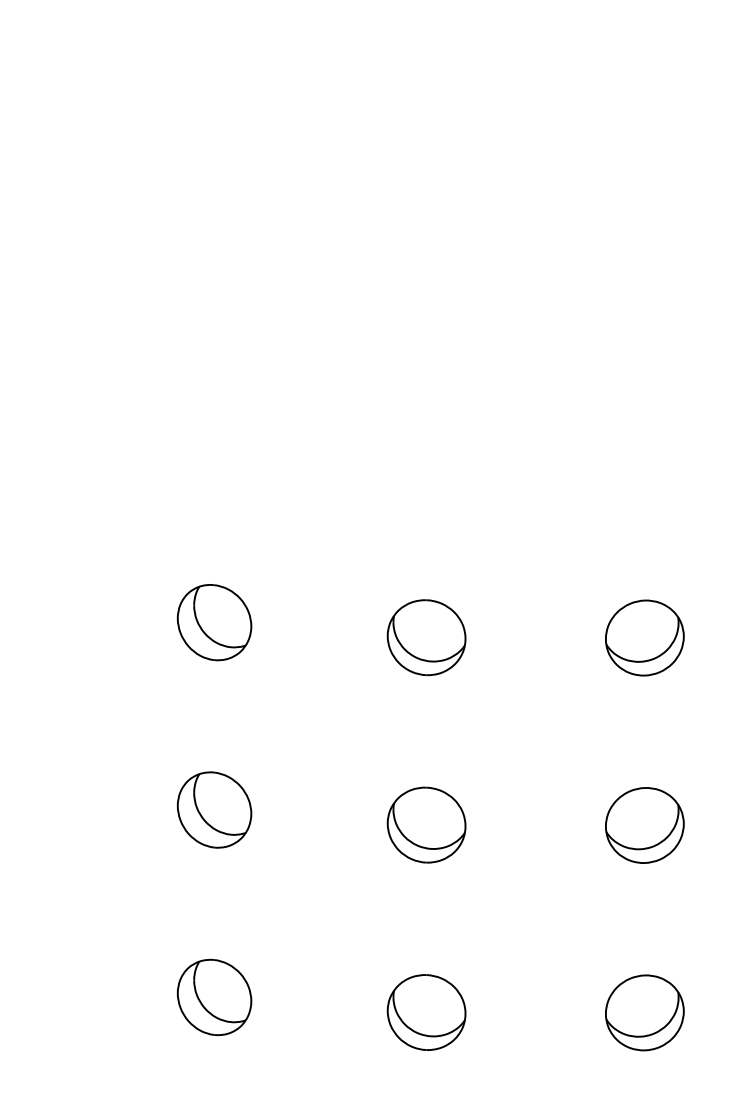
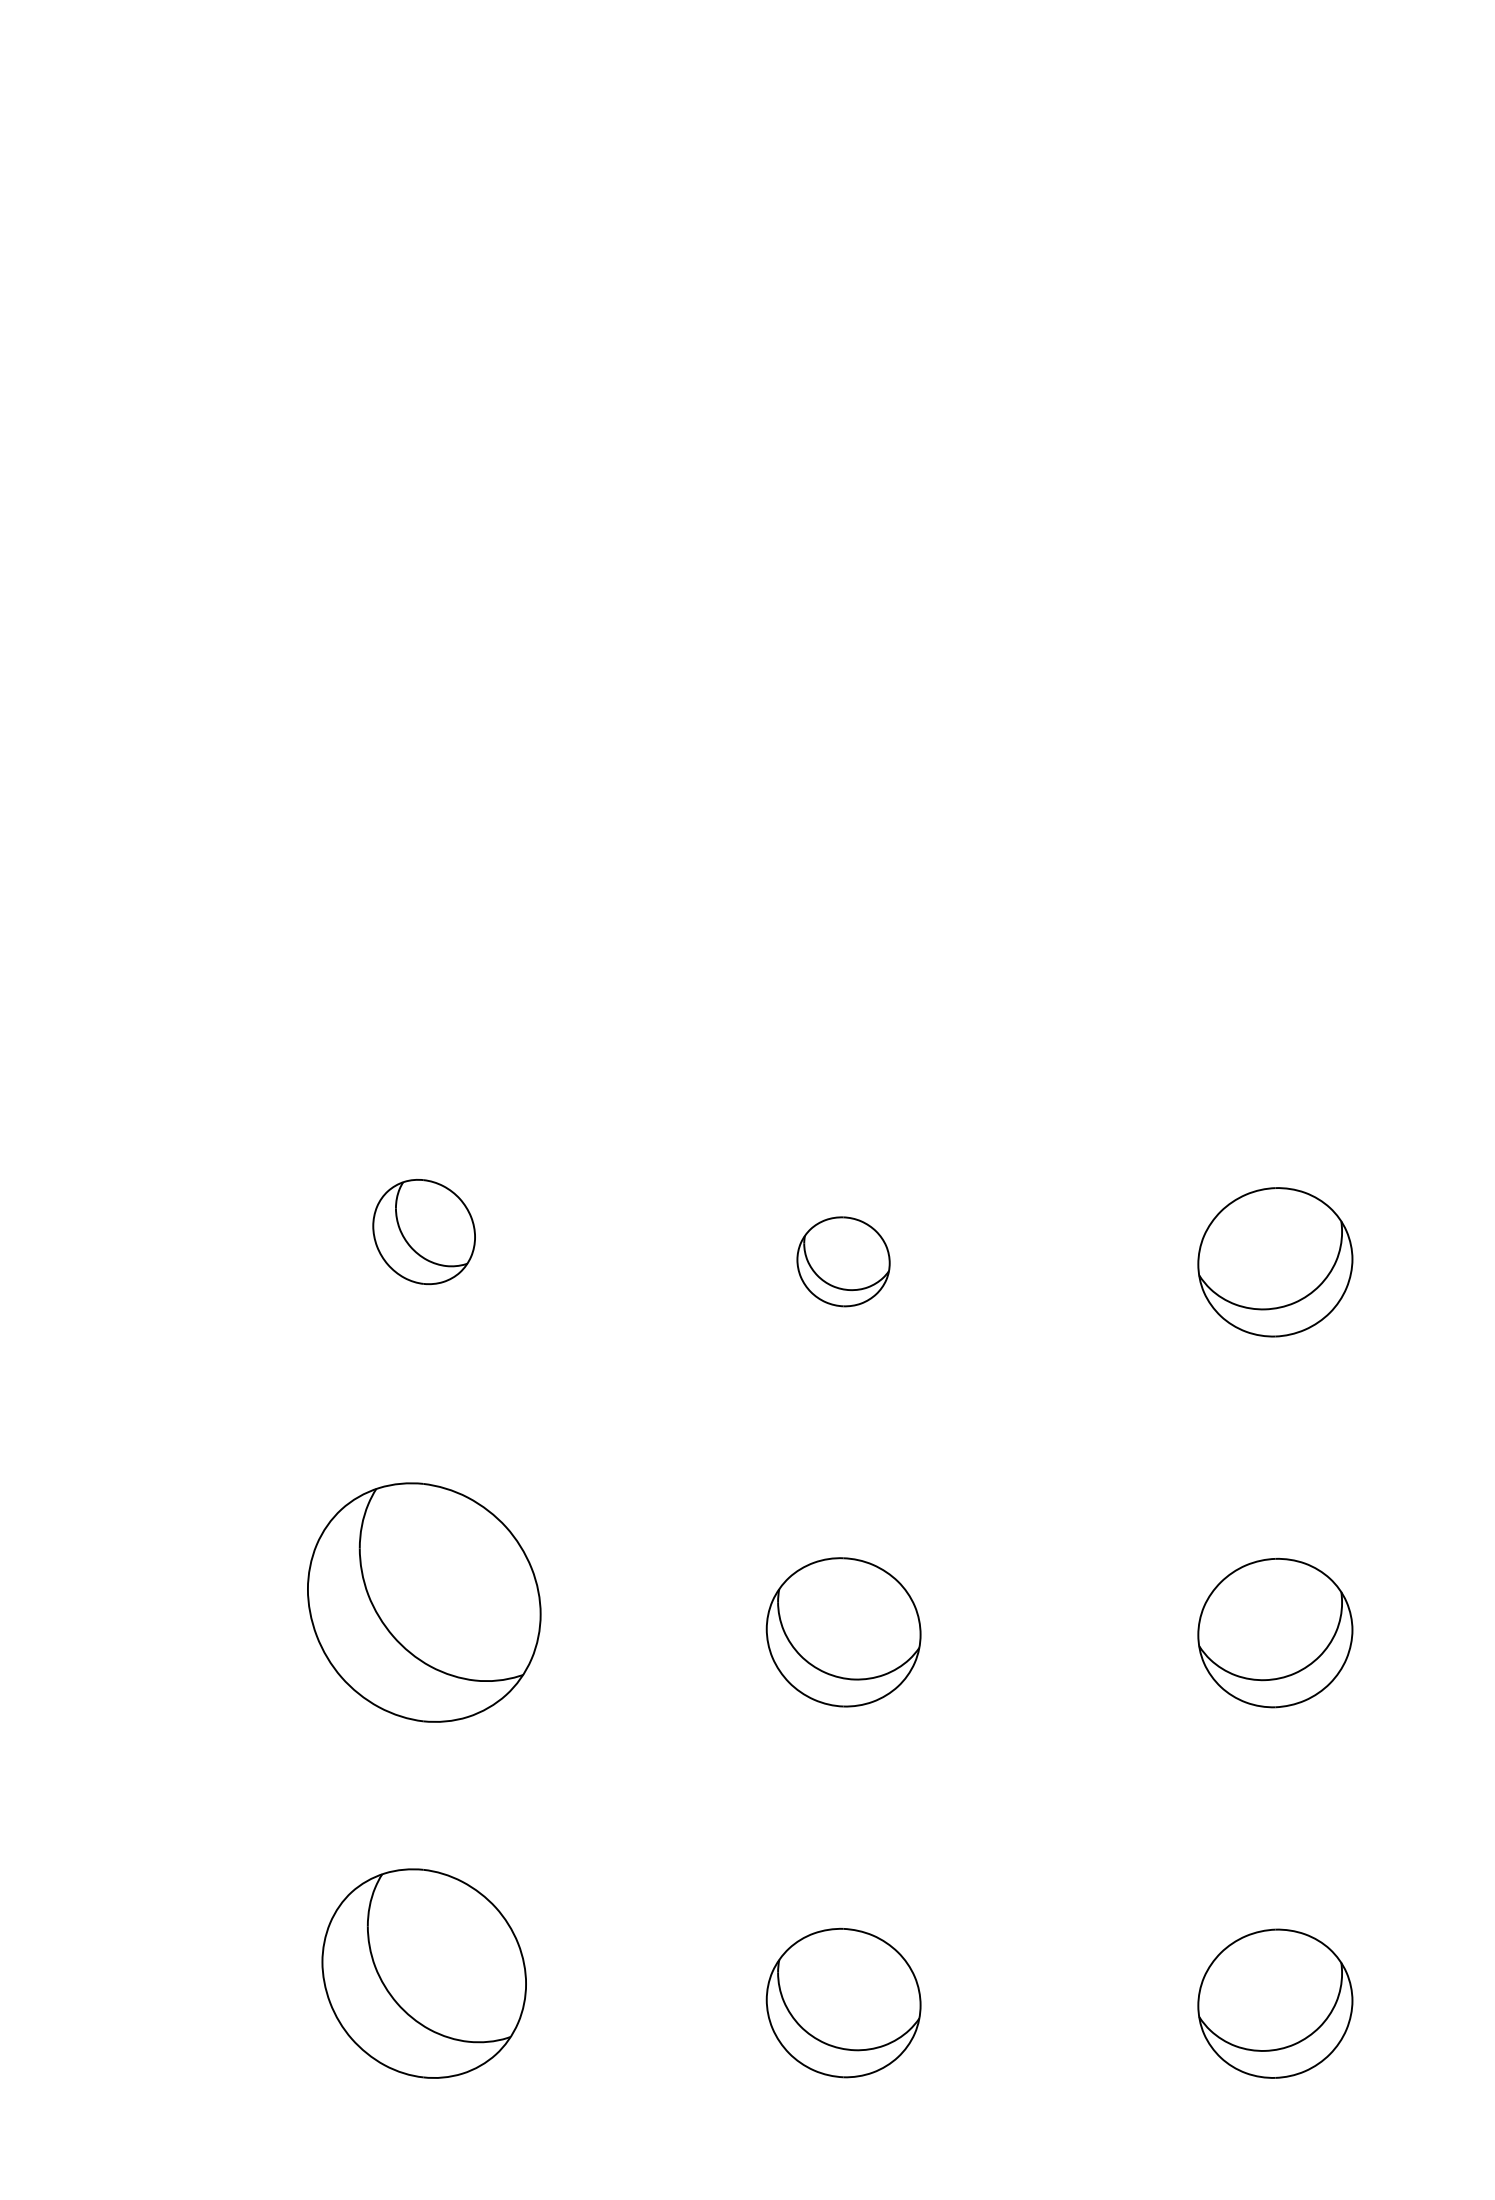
part: (214, 622) -> (424, 1231), size x0.7
part: (426, 637) -> (843, 1261), size x0.6
part: (214, 809) -> (424, 1601), size x1.6
part: (214, 996) -> (424, 1971), size x1.4

